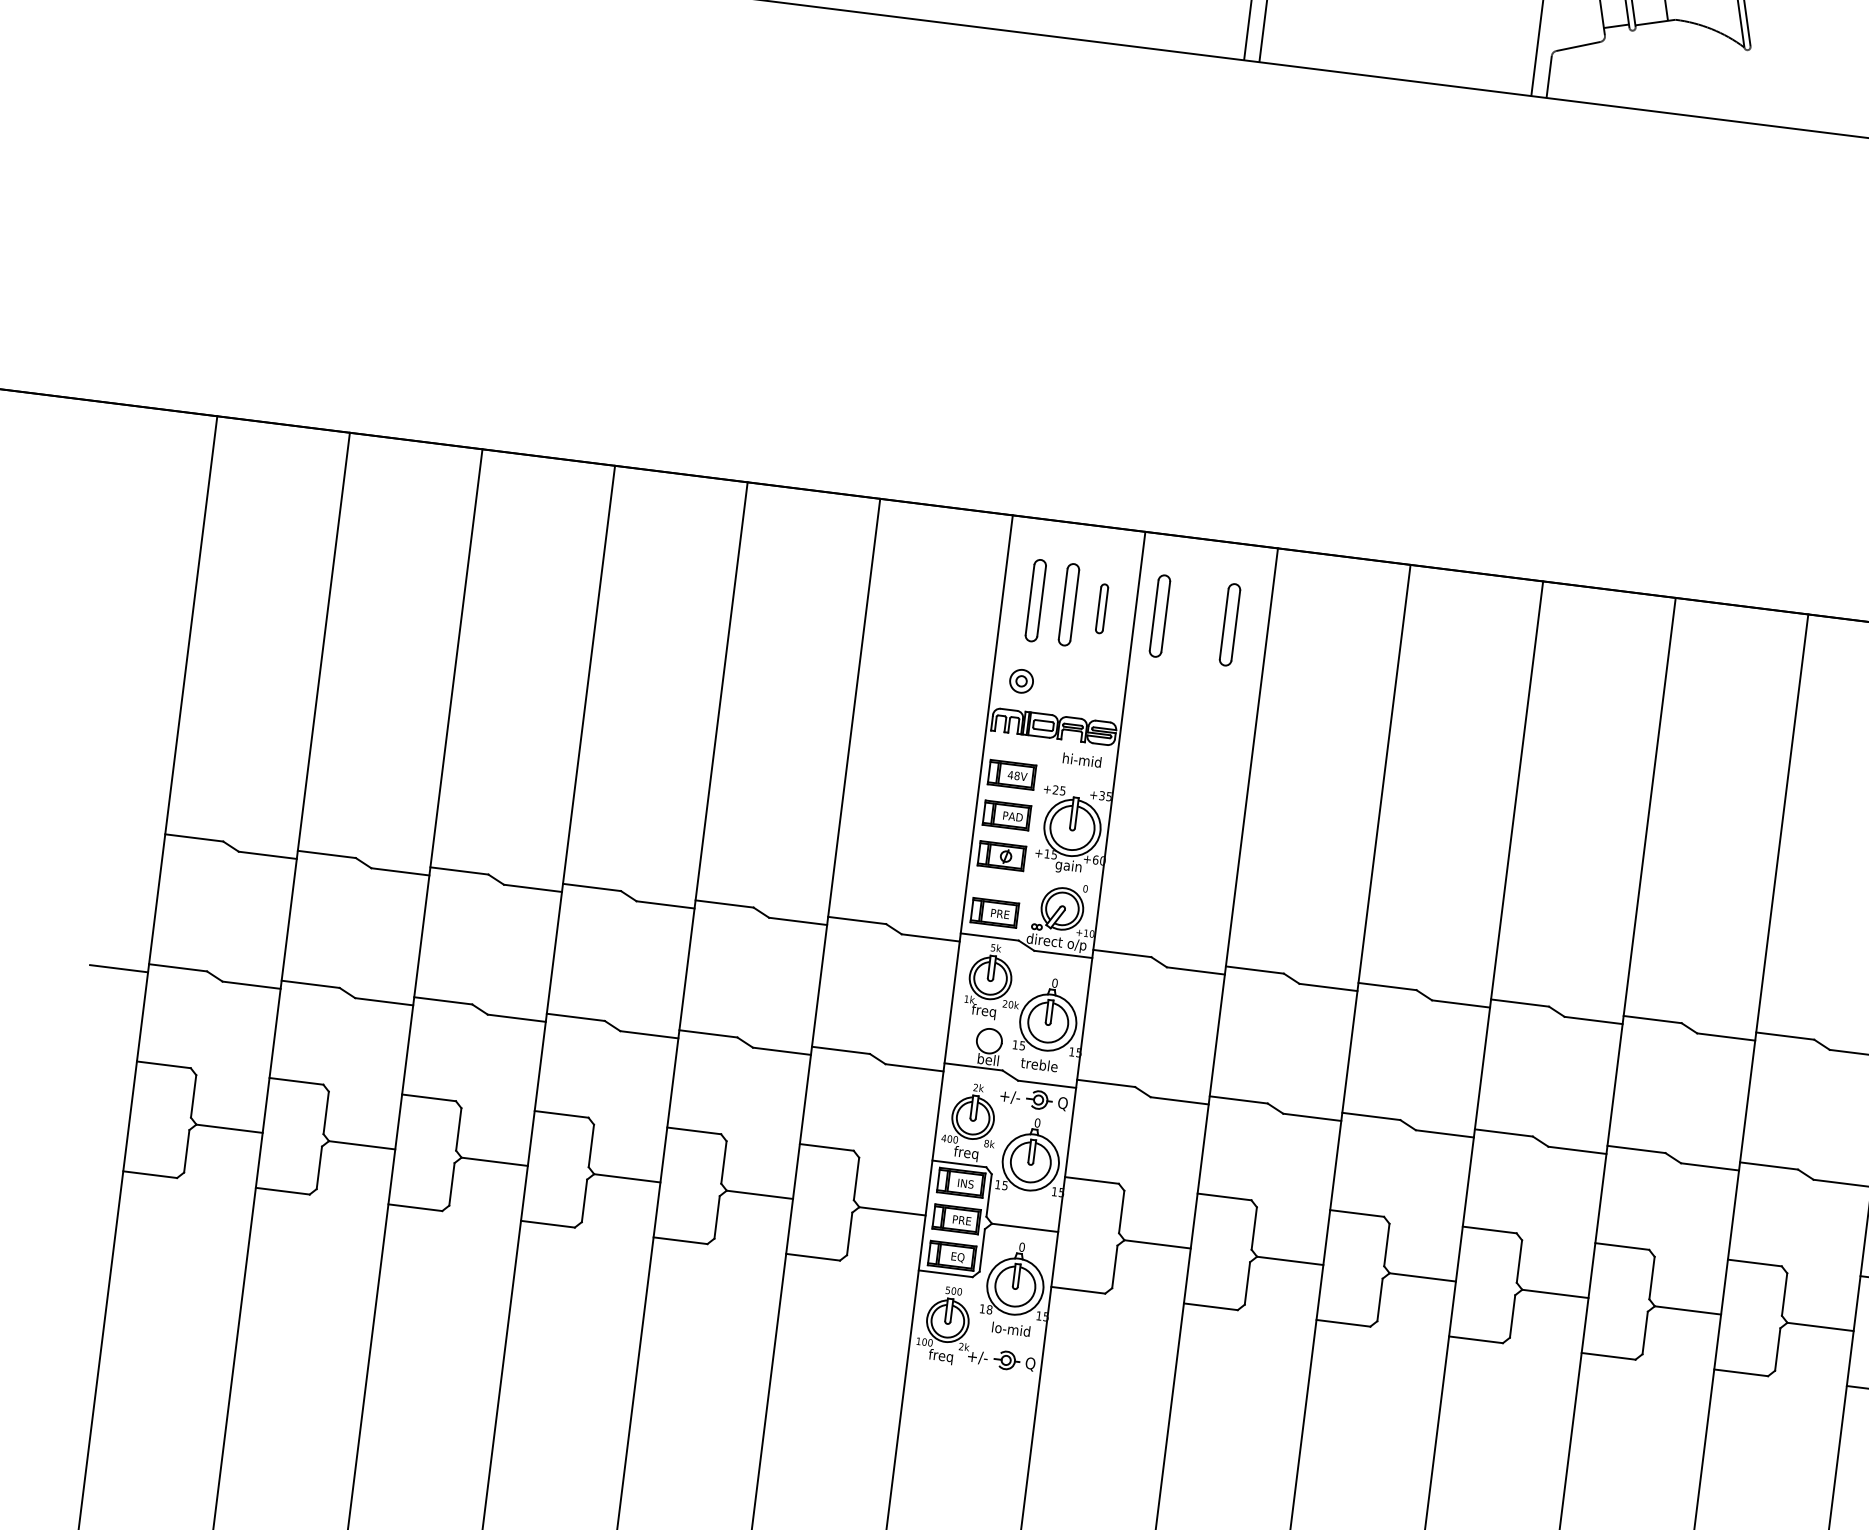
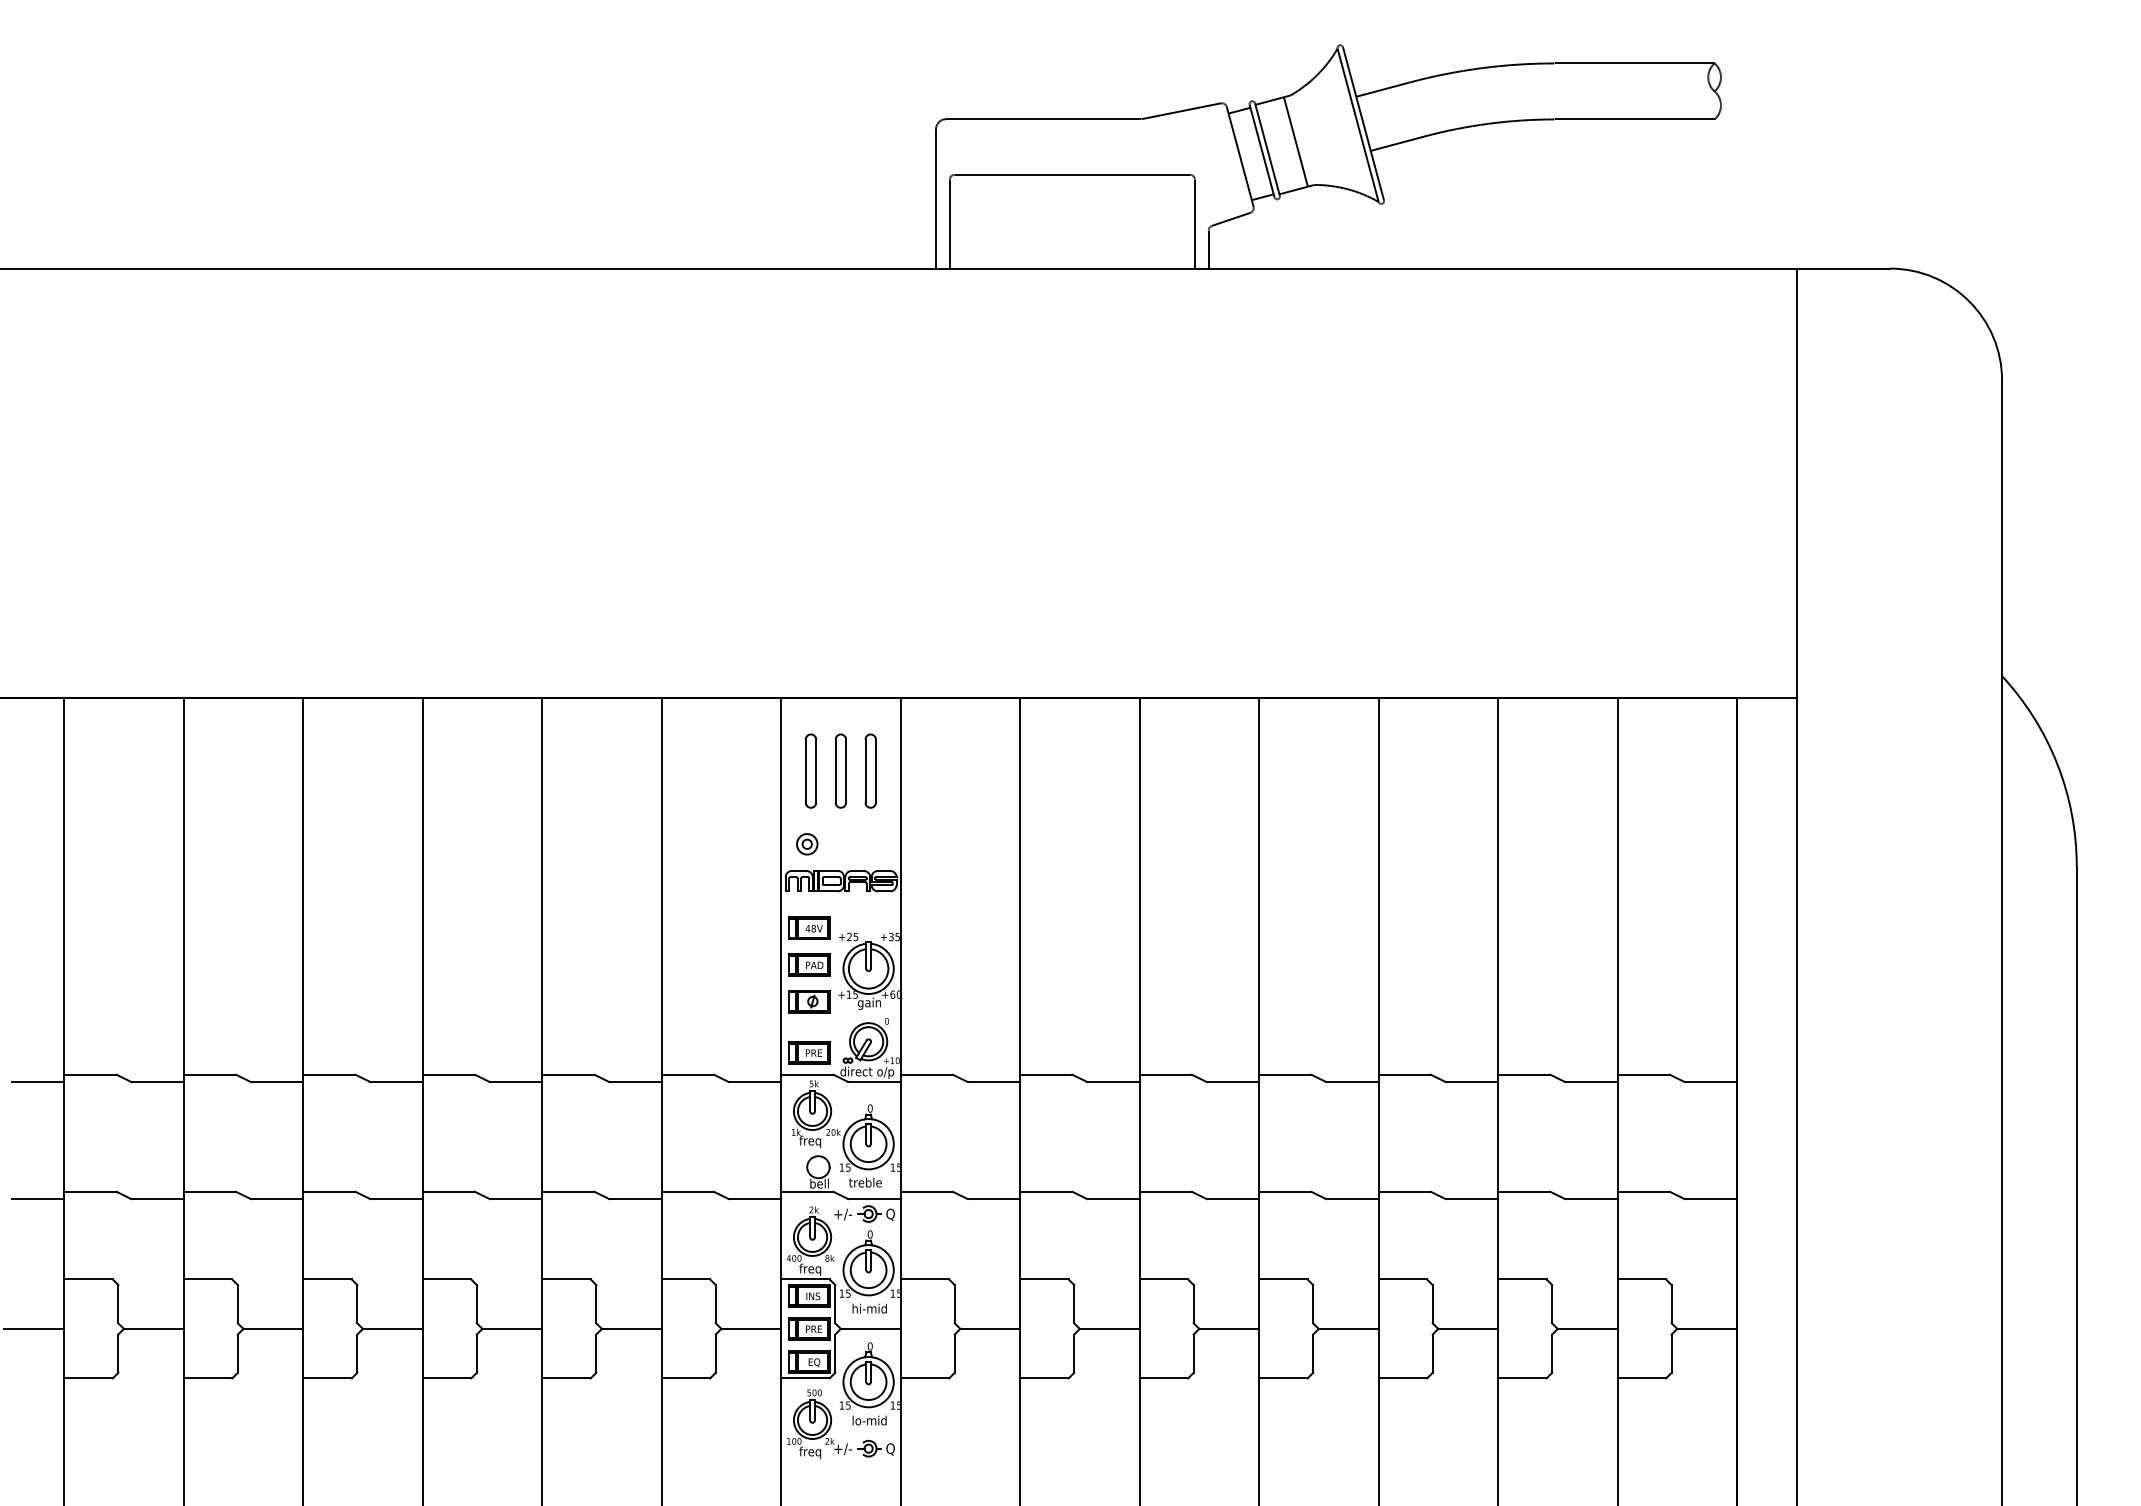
part: (1101, 608) -> (870, 770), size x1.67
part: (1159, 615) -> (922, 770), removed
part: (1229, 624) -> (985, 770), removed
text: (1081, 760) -> (869, 1308), moved
line: (134, 839) -> (37, 1082), added
line: (97, 1111) -> (34, 1328), added
text: (989, 1309) -> (848, 1405), 18 -> 15

